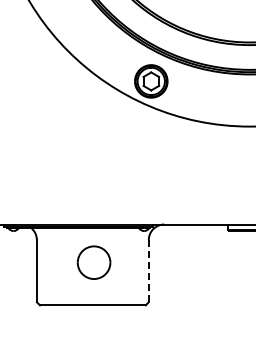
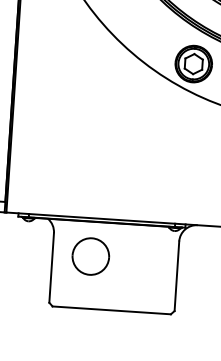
part: (93, 262) -> (90, 256), moved
line: (148, 271) -> (176, 276), dashed -> solid

